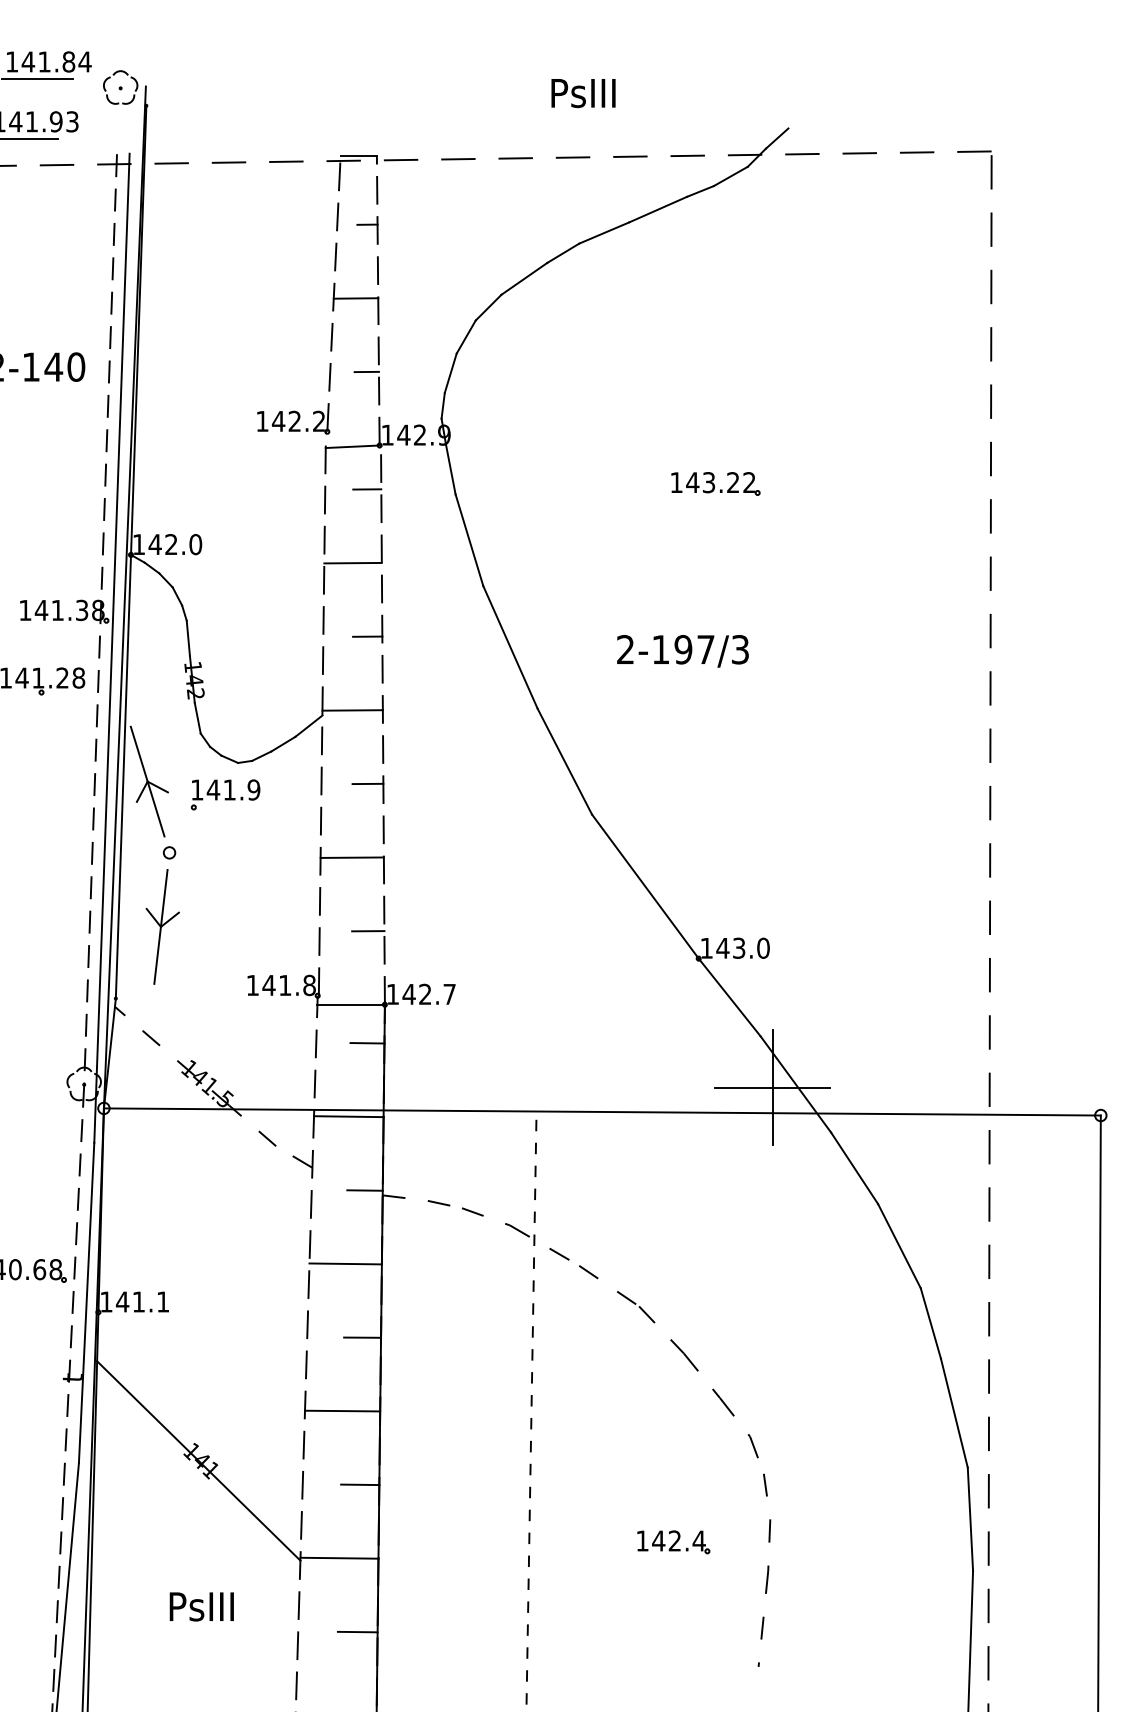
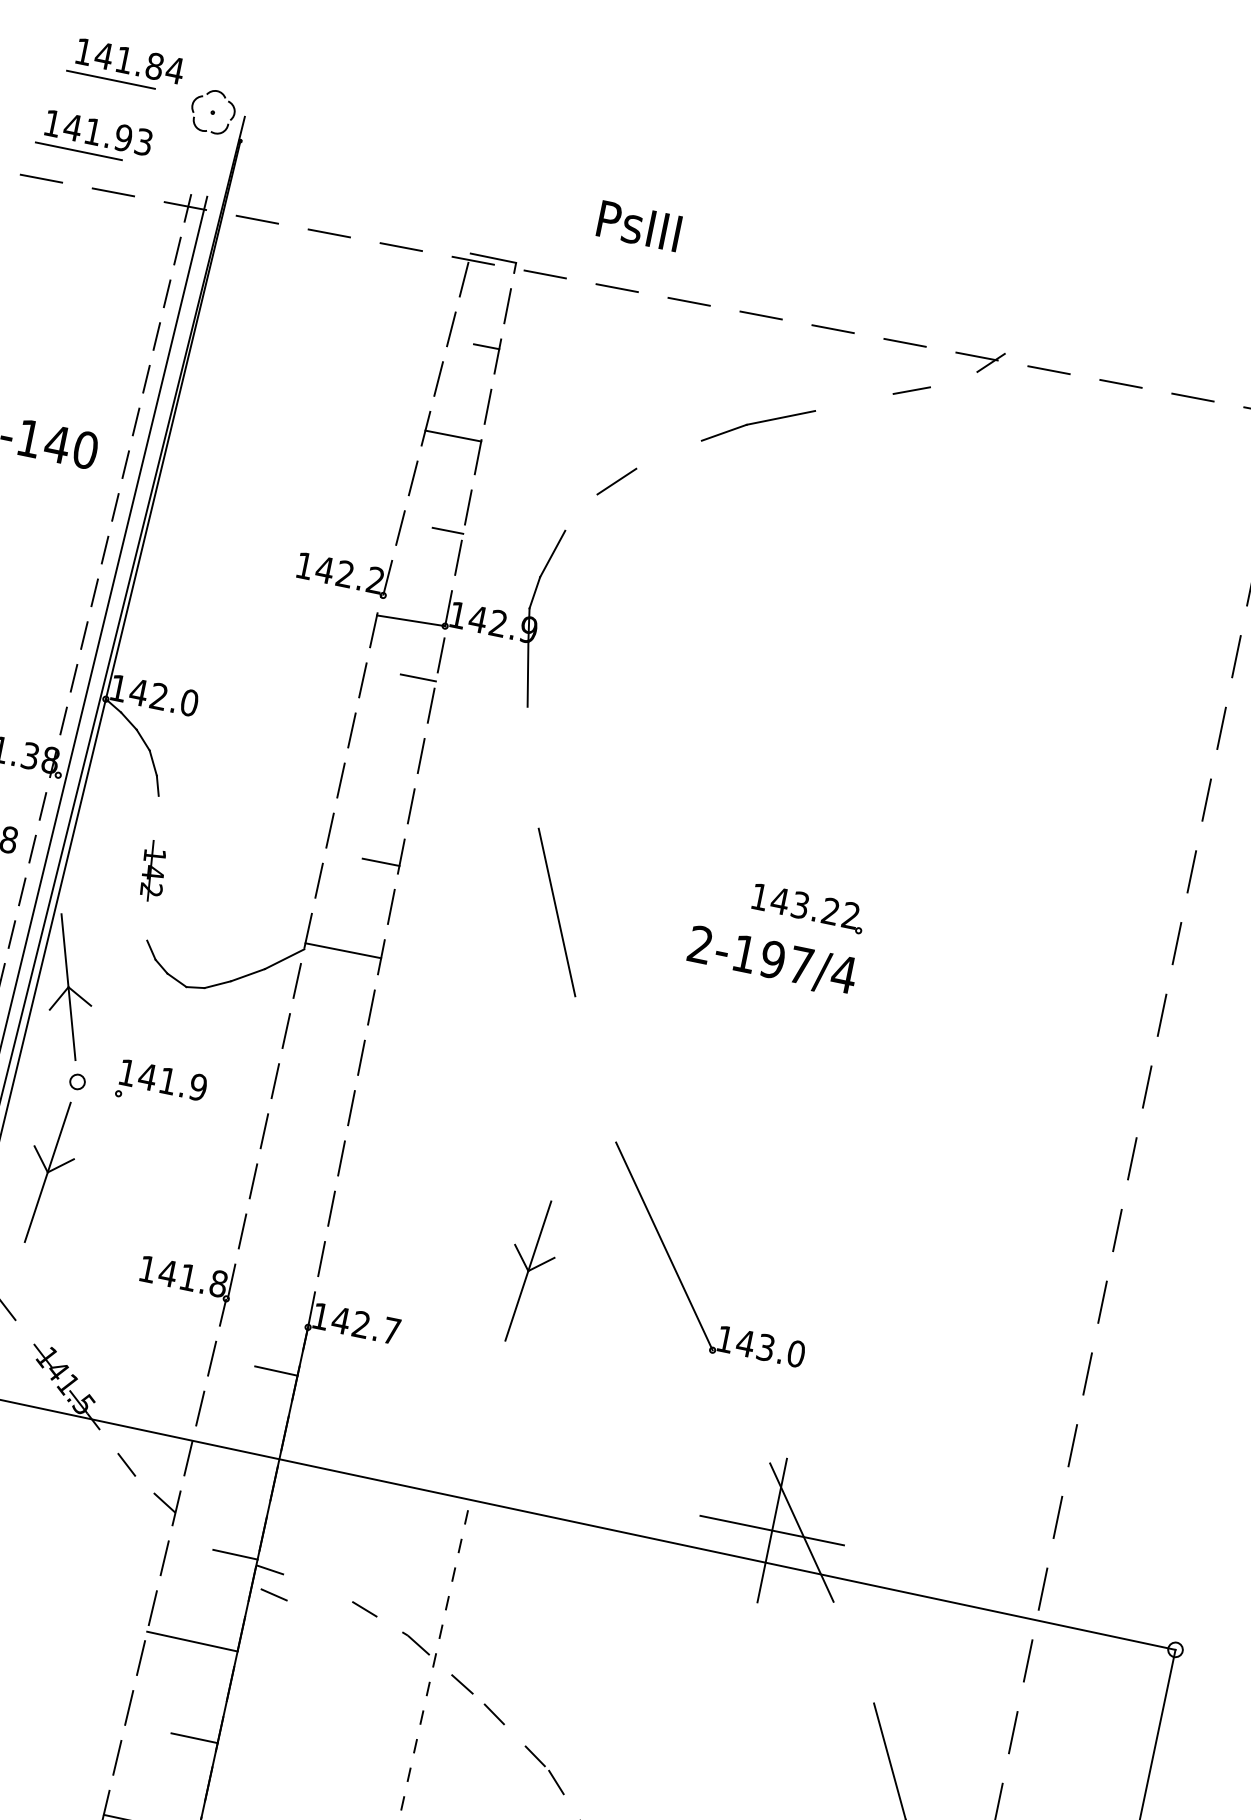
text: (583, 93) -> (639, 226), moved
line: (776, 138) -> (1020, 343), removed
line: (730, 176) -> (953, 379), removed
line: (658, 209) -> (854, 402), removed
line: (524, 278) -> (669, 454), removed
line: (465, 336) -> (580, 511), removed
part: (715, 483) -> (808, 908), moved
line: (469, 540) -> (533, 768), removed
line: (352, 562) -> (381, 765), removed
line: (187, 638) -> (155, 818), removed
text: (740, 649) -> (844, 974), 2-197/3 -> 2-197/4
line: (197, 717) -> (147, 919), removed
line: (564, 761) -> (595, 1069), removed
line: (367, 783) -> (343, 1045), removed
part: (225, 794) -> (161, 1085), moved
line: (351, 857) -> (304, 1134), removed
part: (546, 926) -> (530, 1270), added
line: (368, 931) -> (306, 1231), removed
line: (729, 997) -> (741, 1406), removed
line: (350, 1004) -> (265, 1318), removed
line: (348, 1116) -> (233, 1457), removed
line: (854, 1168) -> (853, 1652), removed
line: (438, 1203) -> (273, 1595), moved

